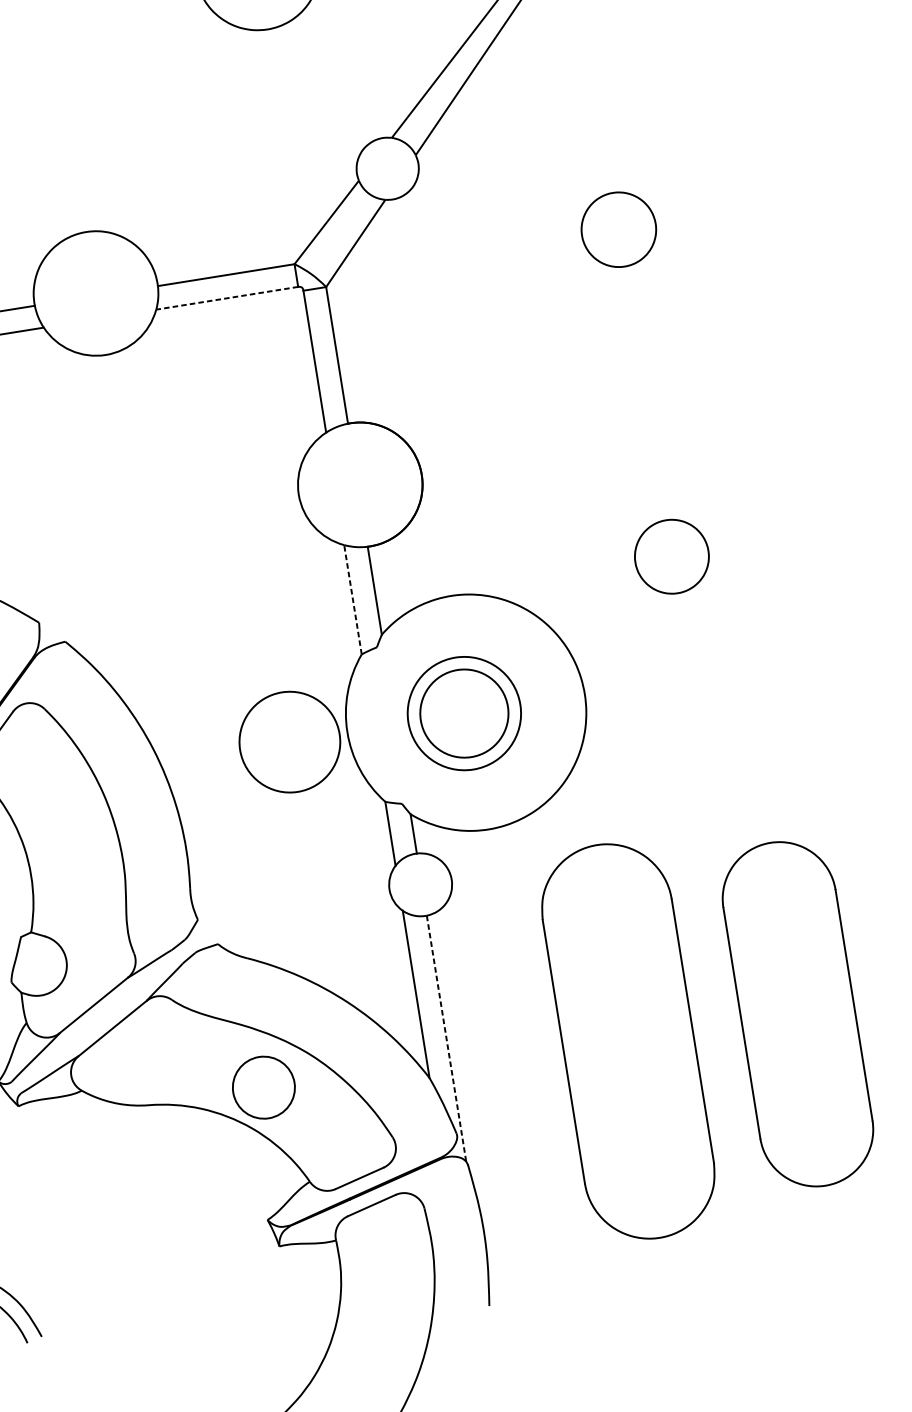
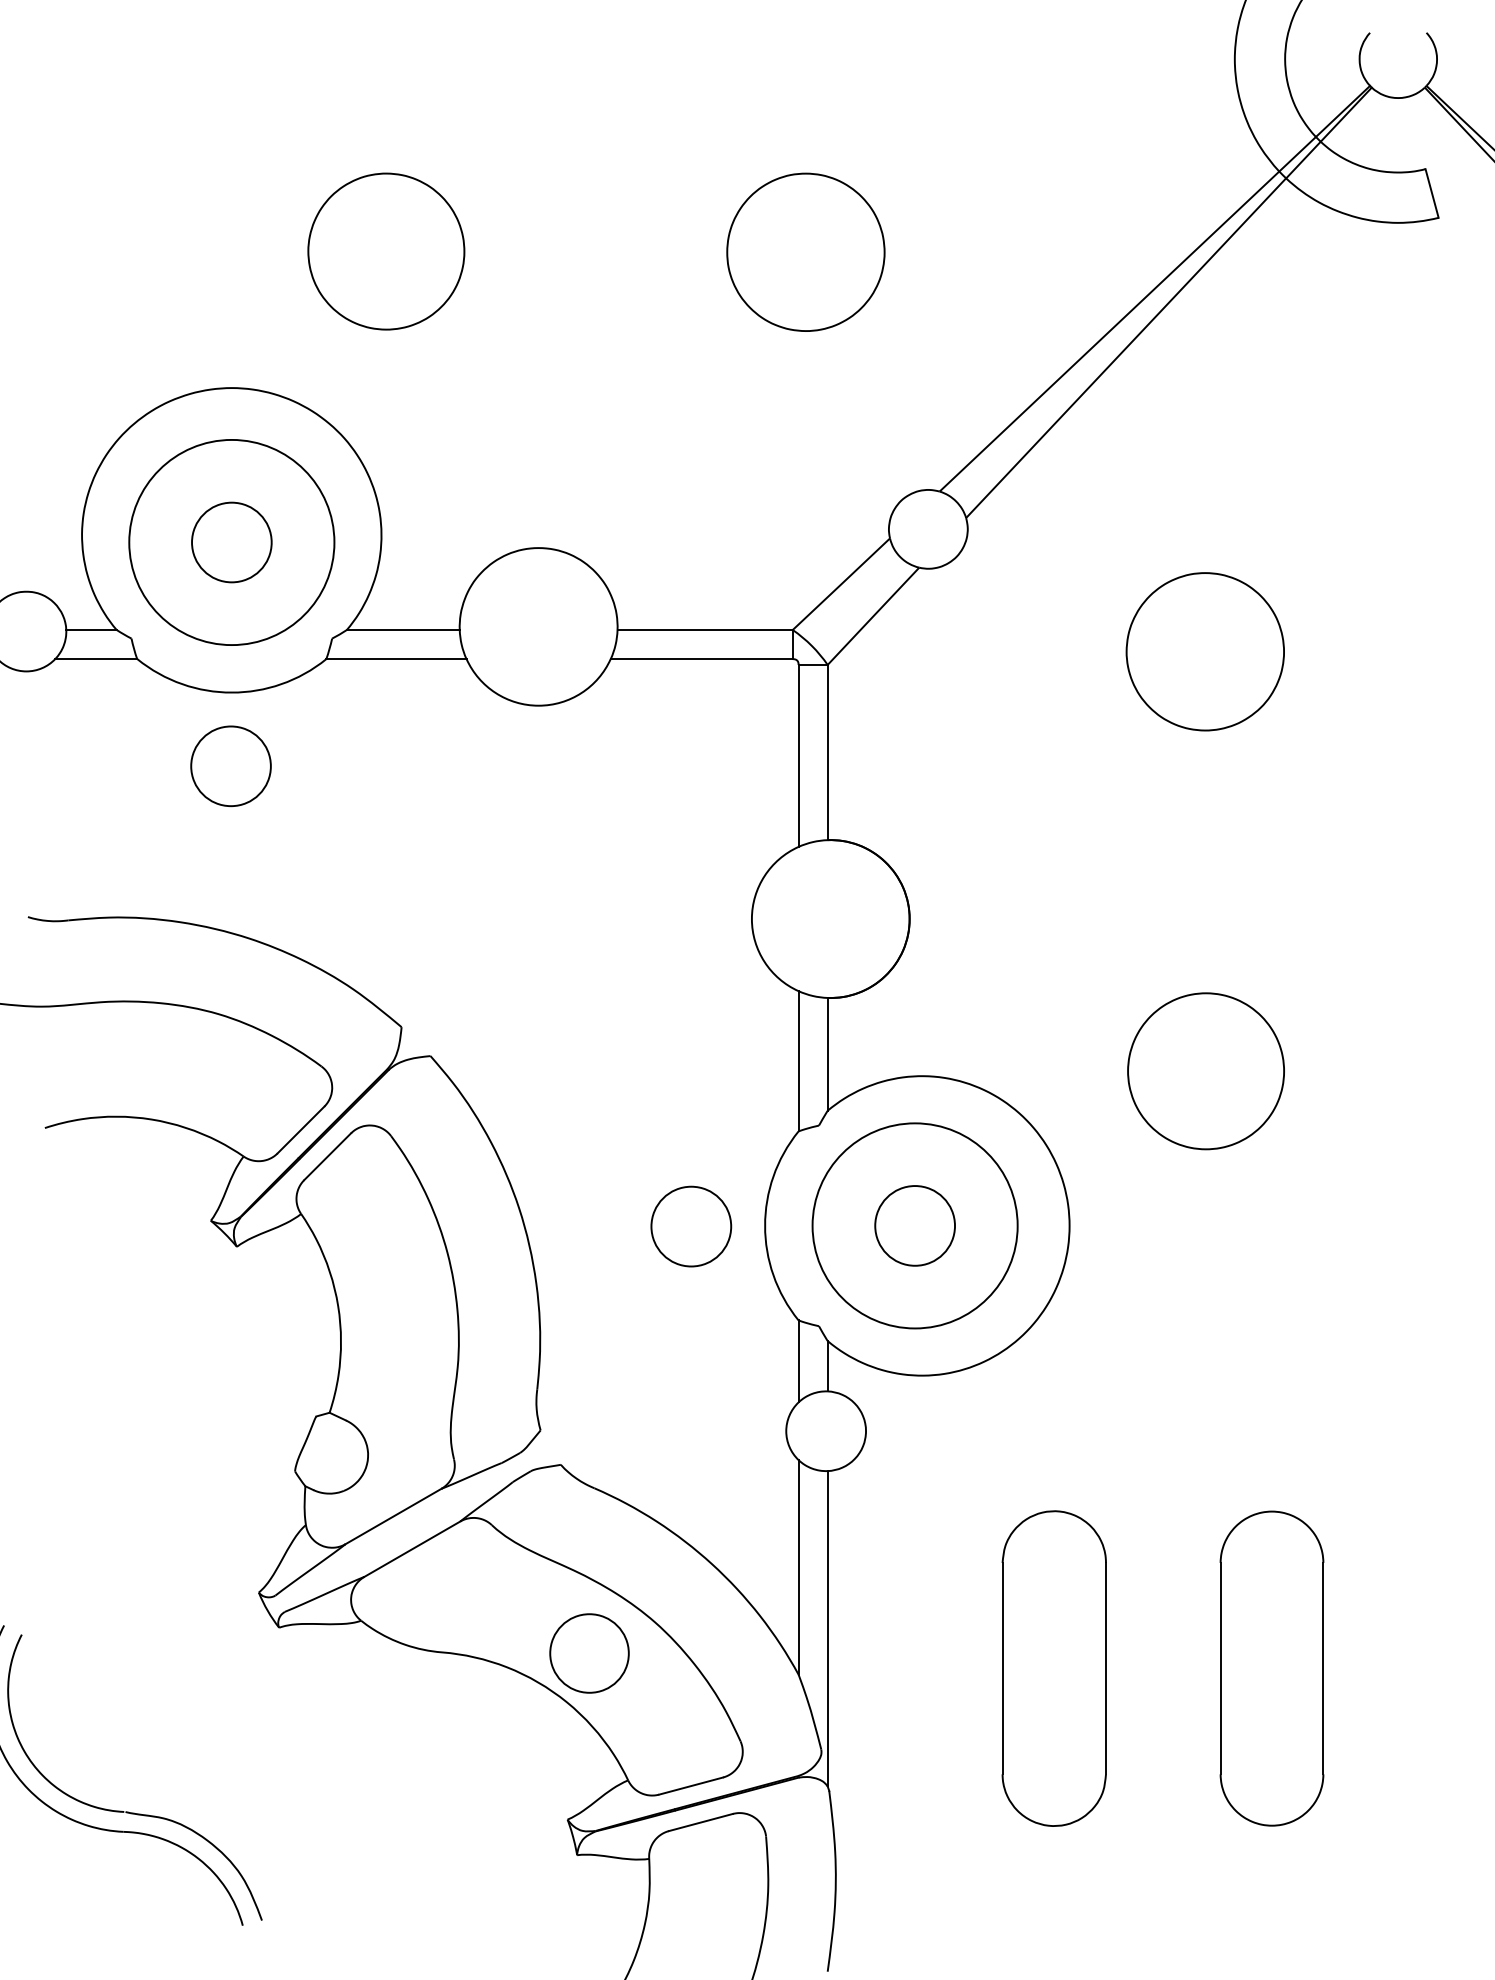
part: (618, 229) -> (1204, 651), size x1.67
line: (227, 298) -> (701, 659), dashed -> solid
part: (671, 556) -> (1205, 1071), size x1.67
line: (352, 599) -> (798, 1060), dashed -> solid
circle: (463, 713) -> (914, 1225), size x1.43
circle: (464, 713) -> (915, 1225), size x0.71
circle: (290, 741) -> (691, 1226), size x0.62
part: (797, 1014) -> (1271, 1668), size x0.71
line: (446, 1038) -> (827, 1628), dashed -> solid
part: (627, 1041) -> (1053, 1668), size x0.62

